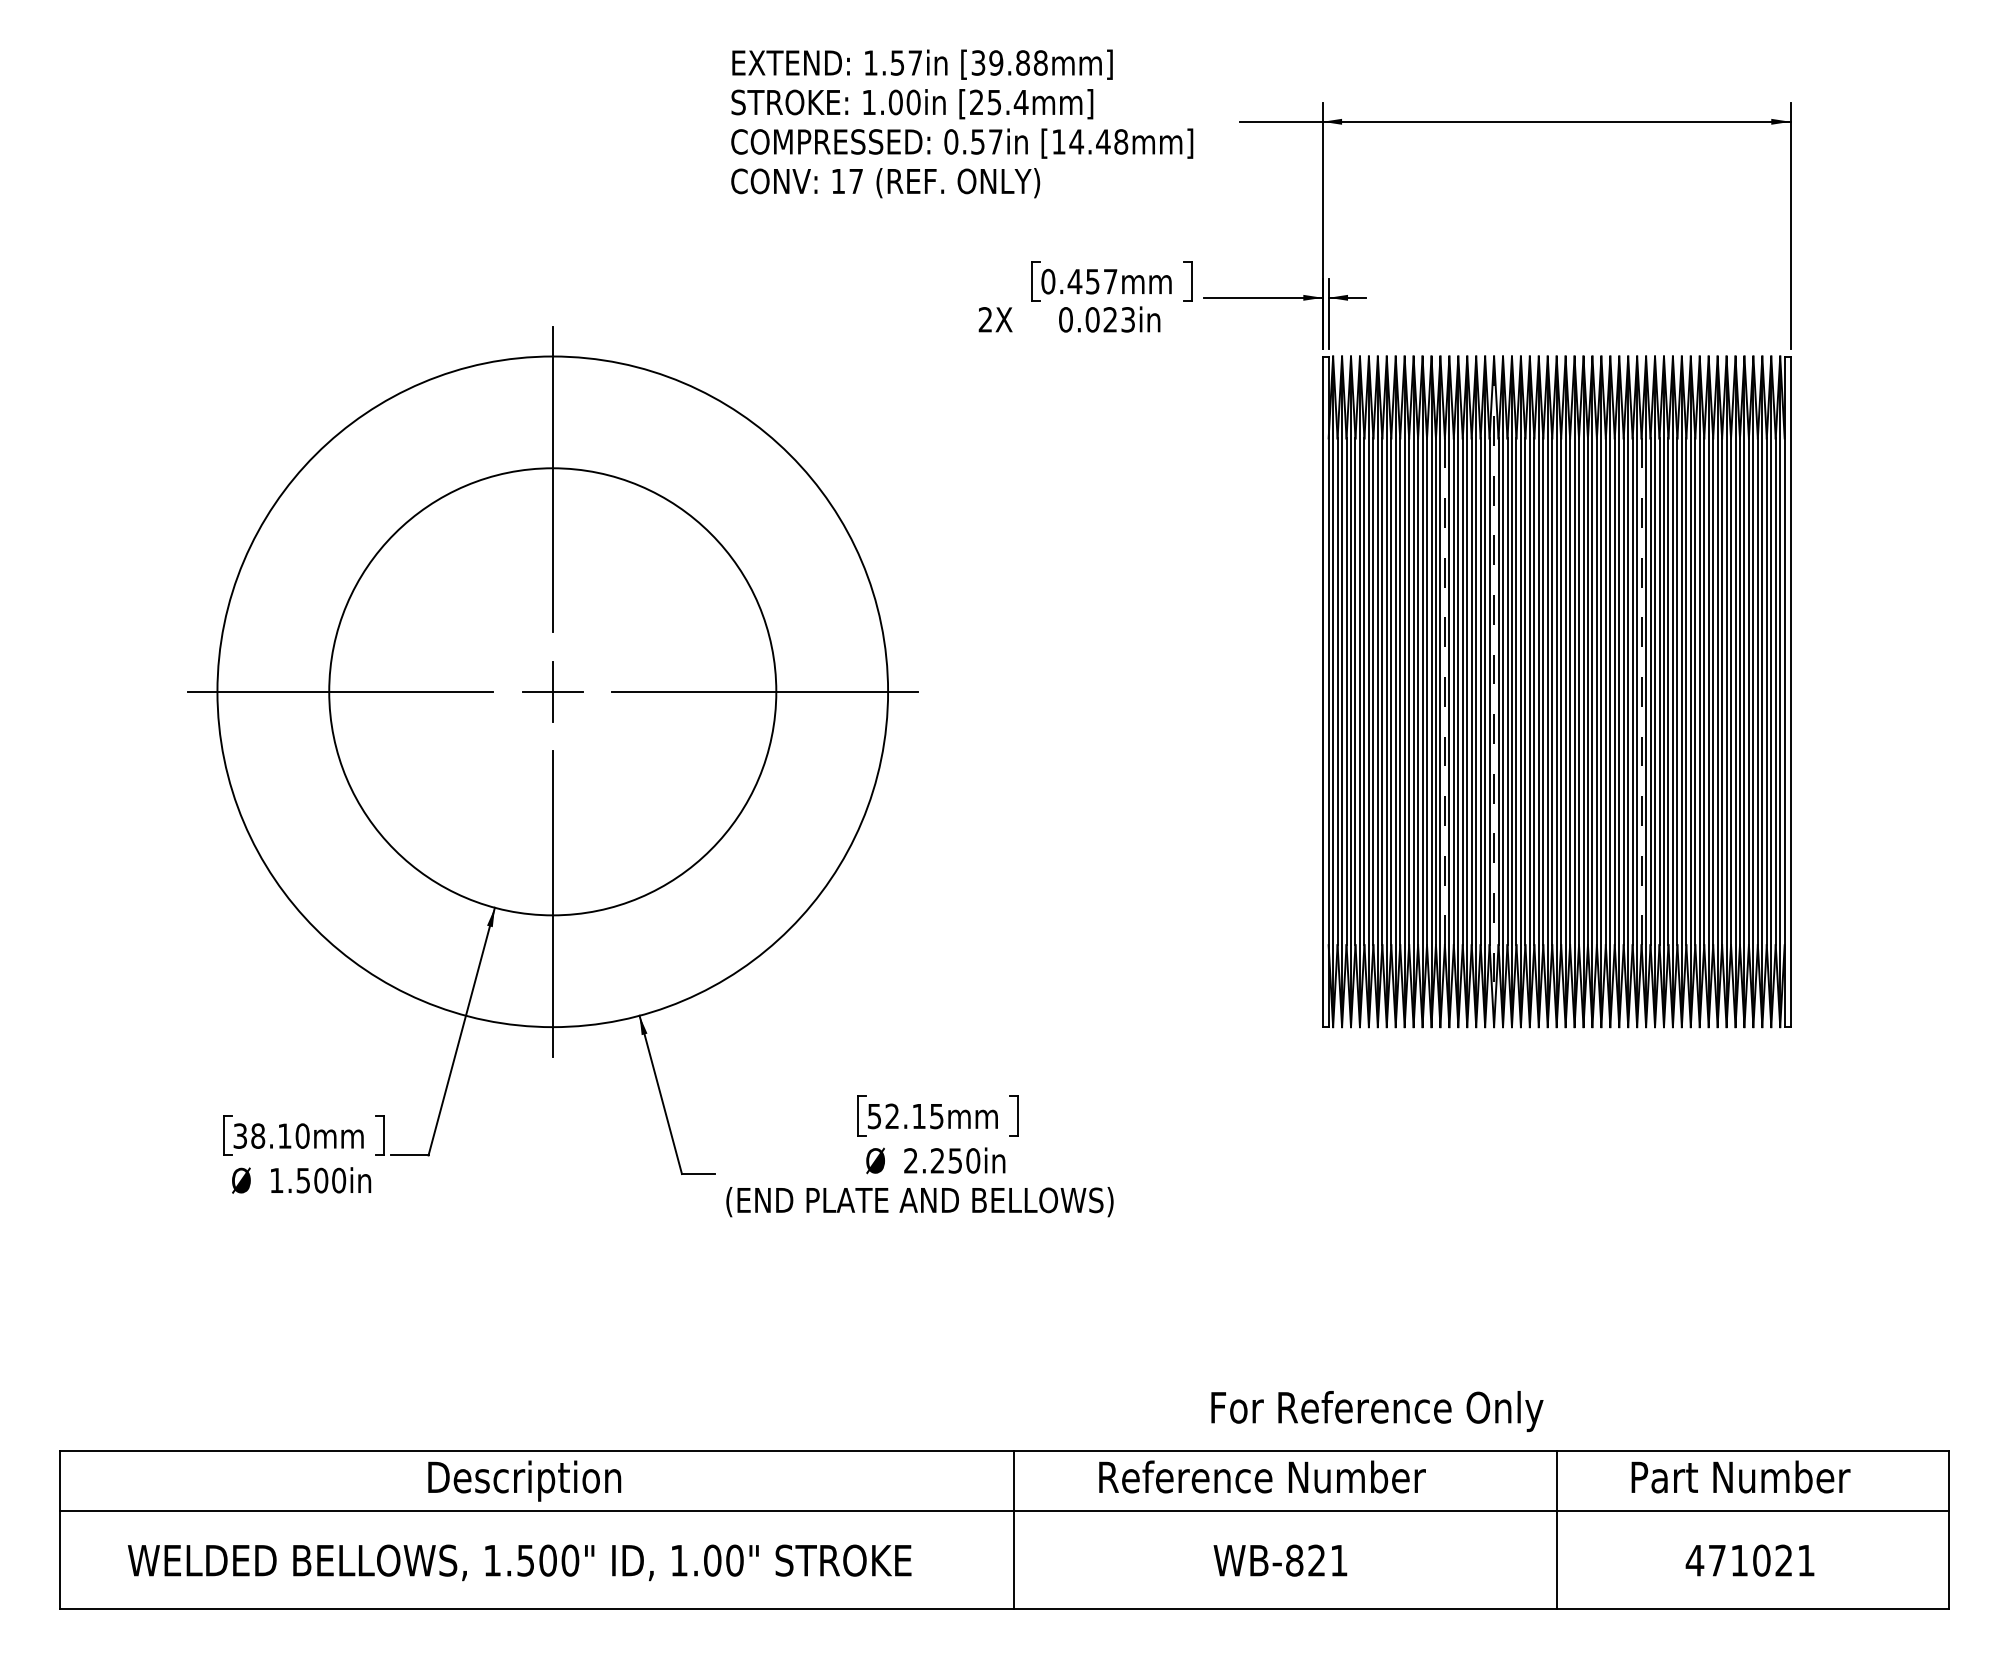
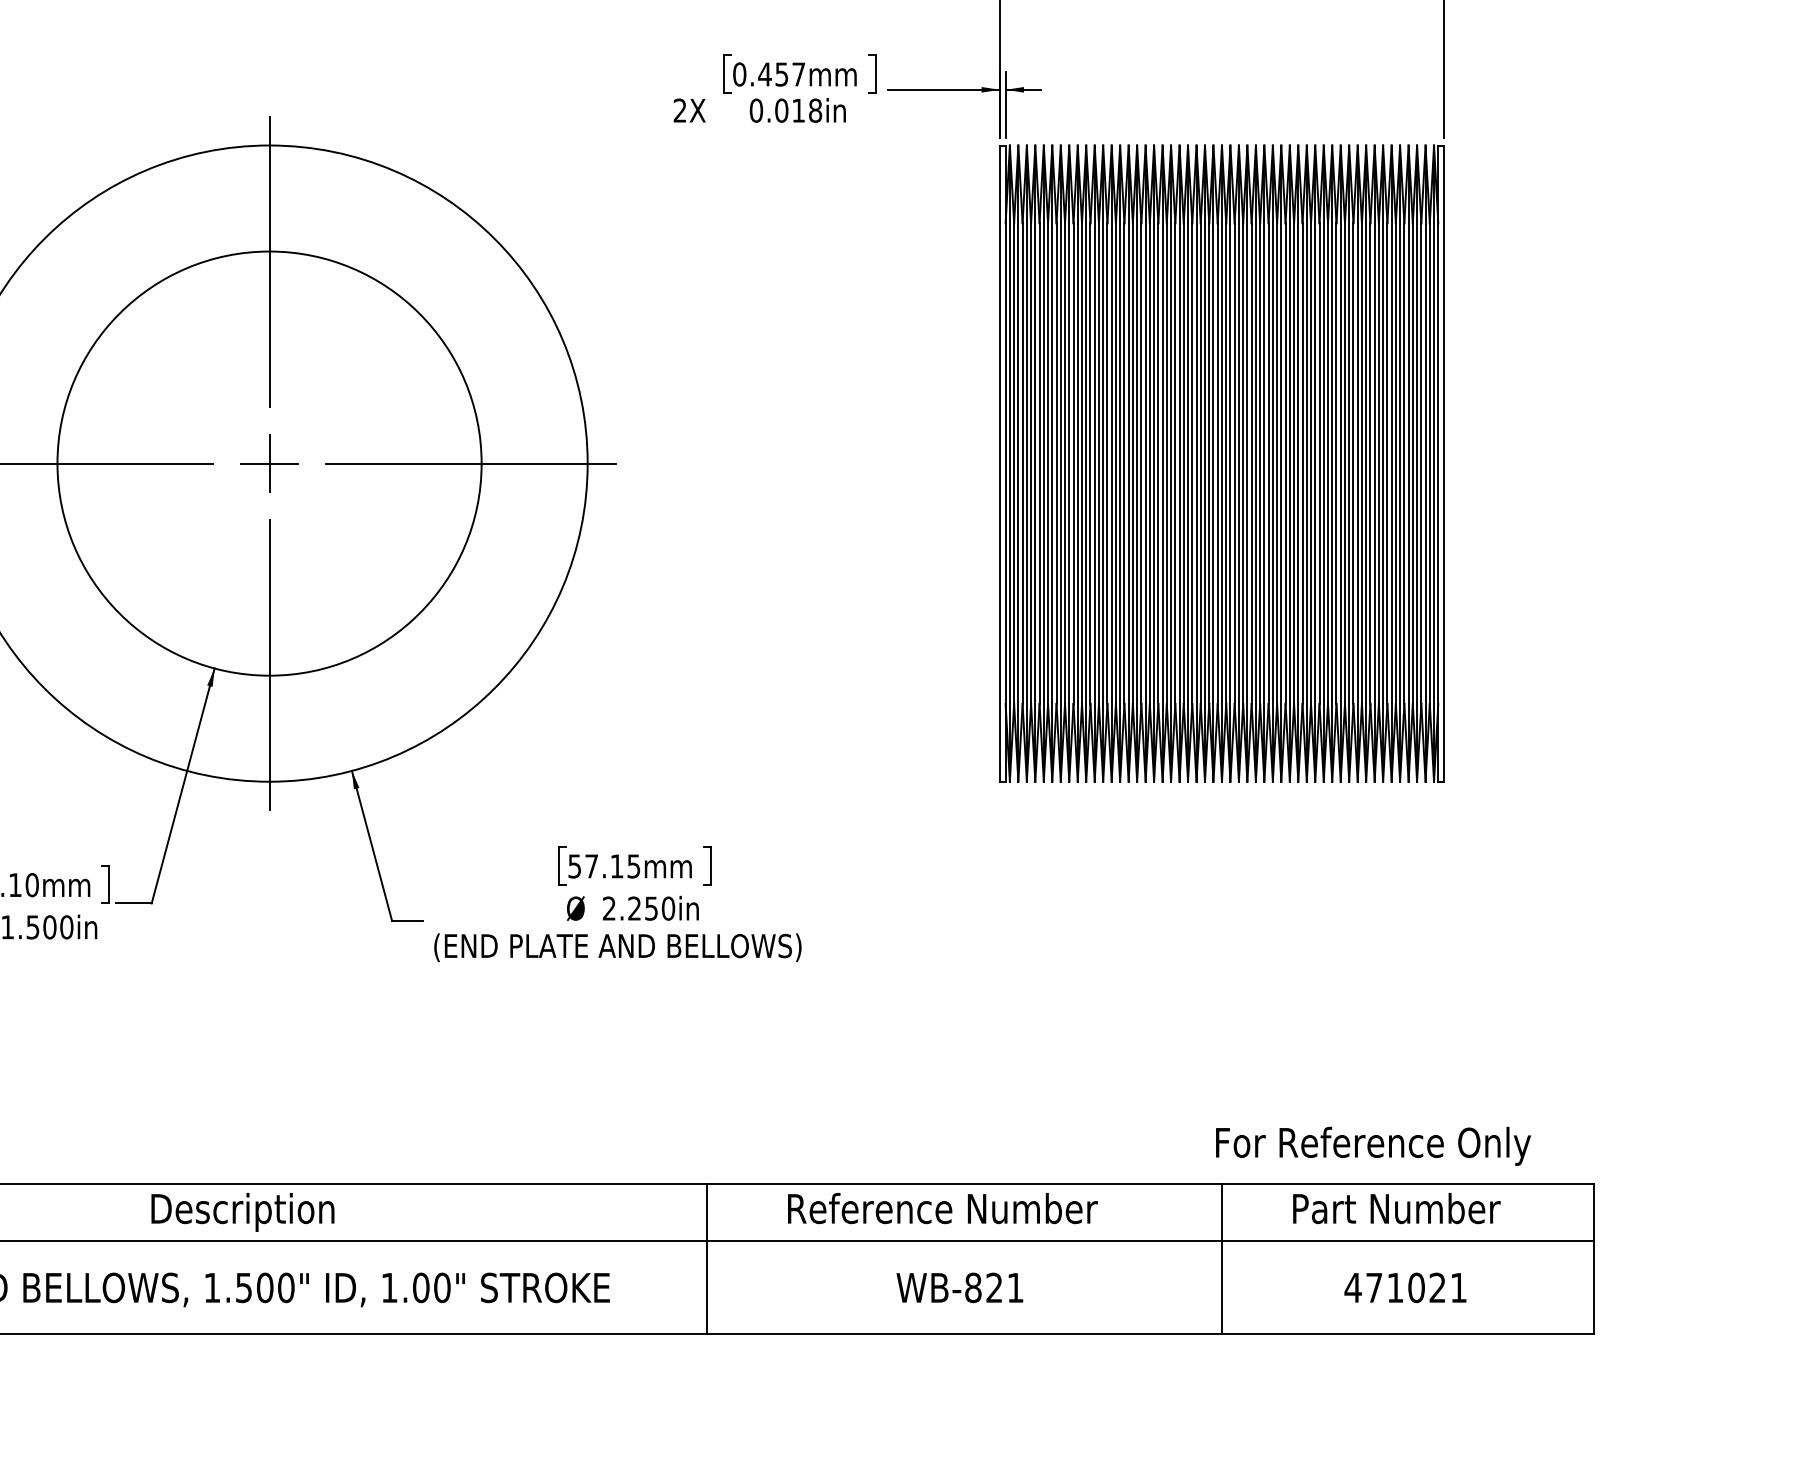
text: (1119, 319) -> (807, 110), 0.023in -> 0.018in
line: (1444, 692) -> (1115, 464), dashed -> solid
line: (1494, 692) -> (1162, 464), dashed -> solid
line: (1641, 692) -> (1302, 464), dashed -> solid
text: (891, 1115) -> (590, 865), 52.15mm -> 57.15mm
text: (1377, 1411) -> (1373, 1146), moved

